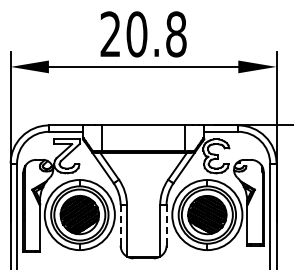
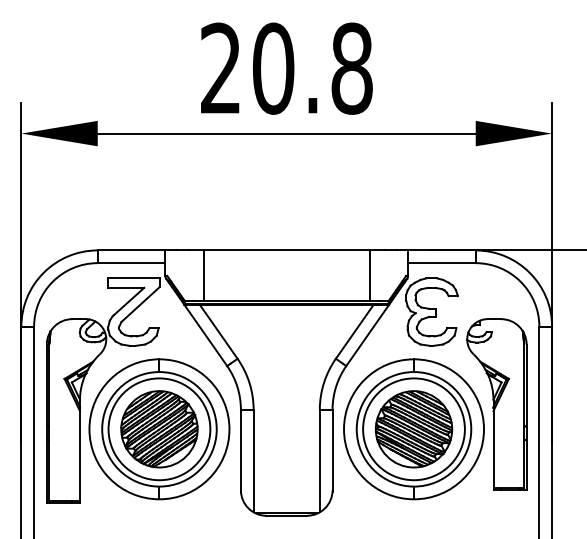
line: (120, 225) -> (240, 450), dashed -> solid
line: (166, 225) -> (332, 450), dashed -> solid

